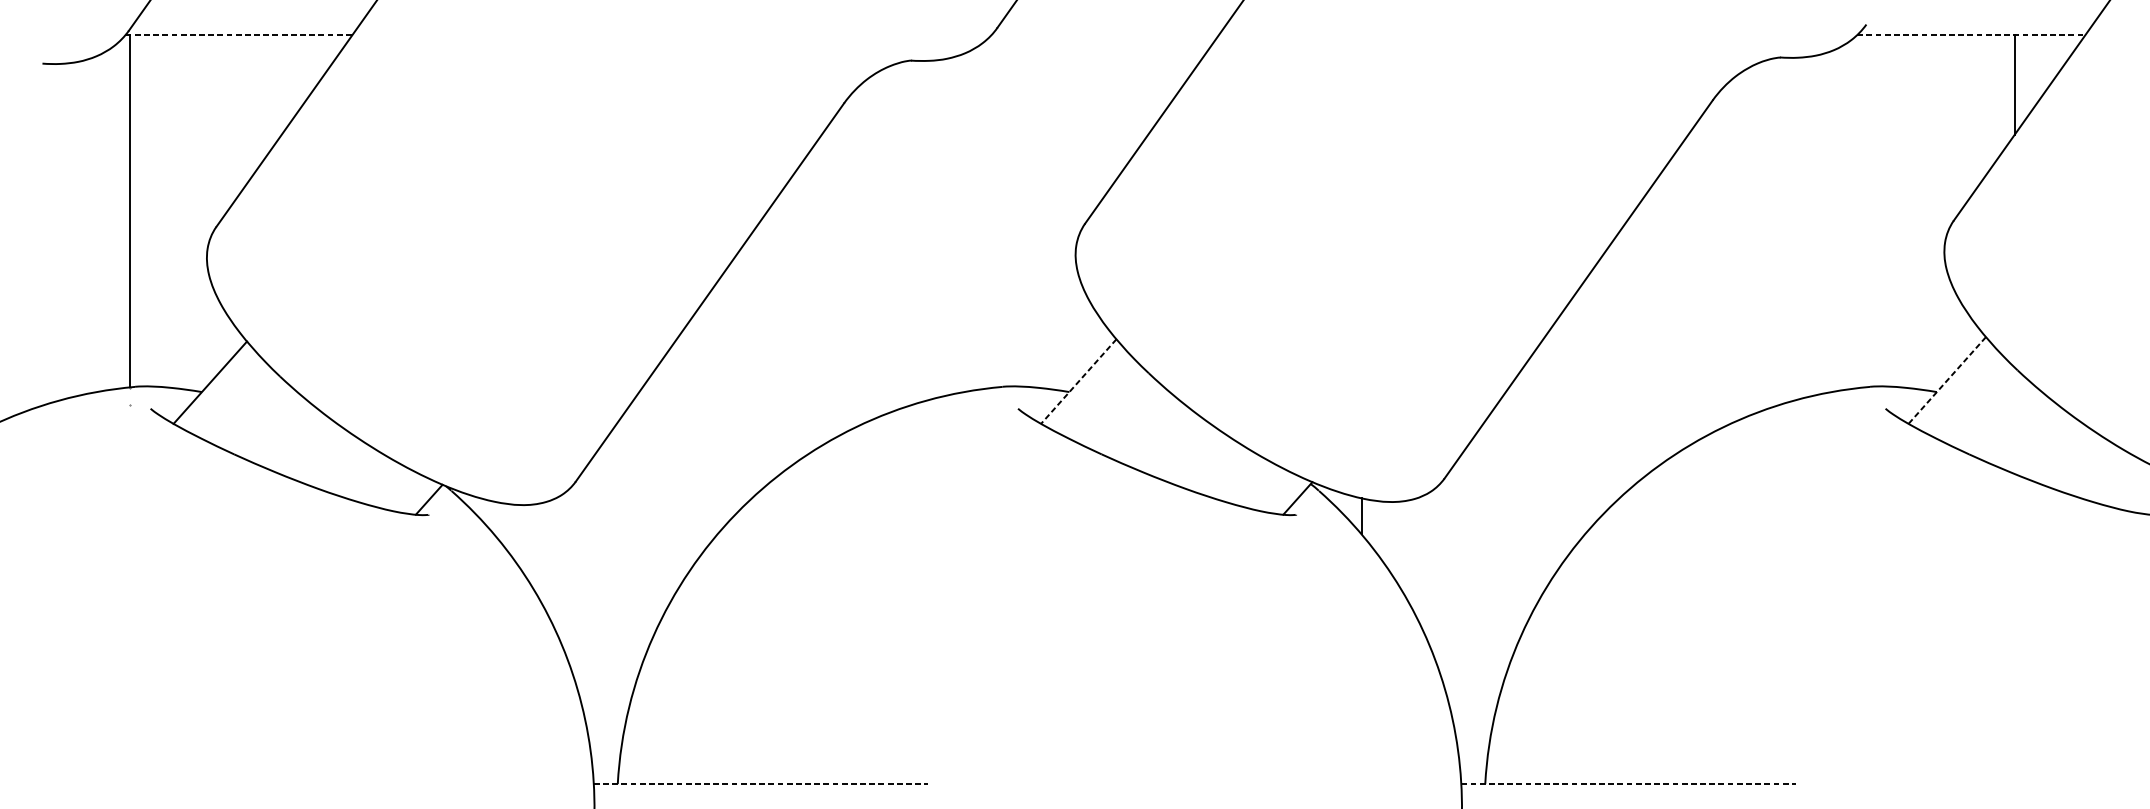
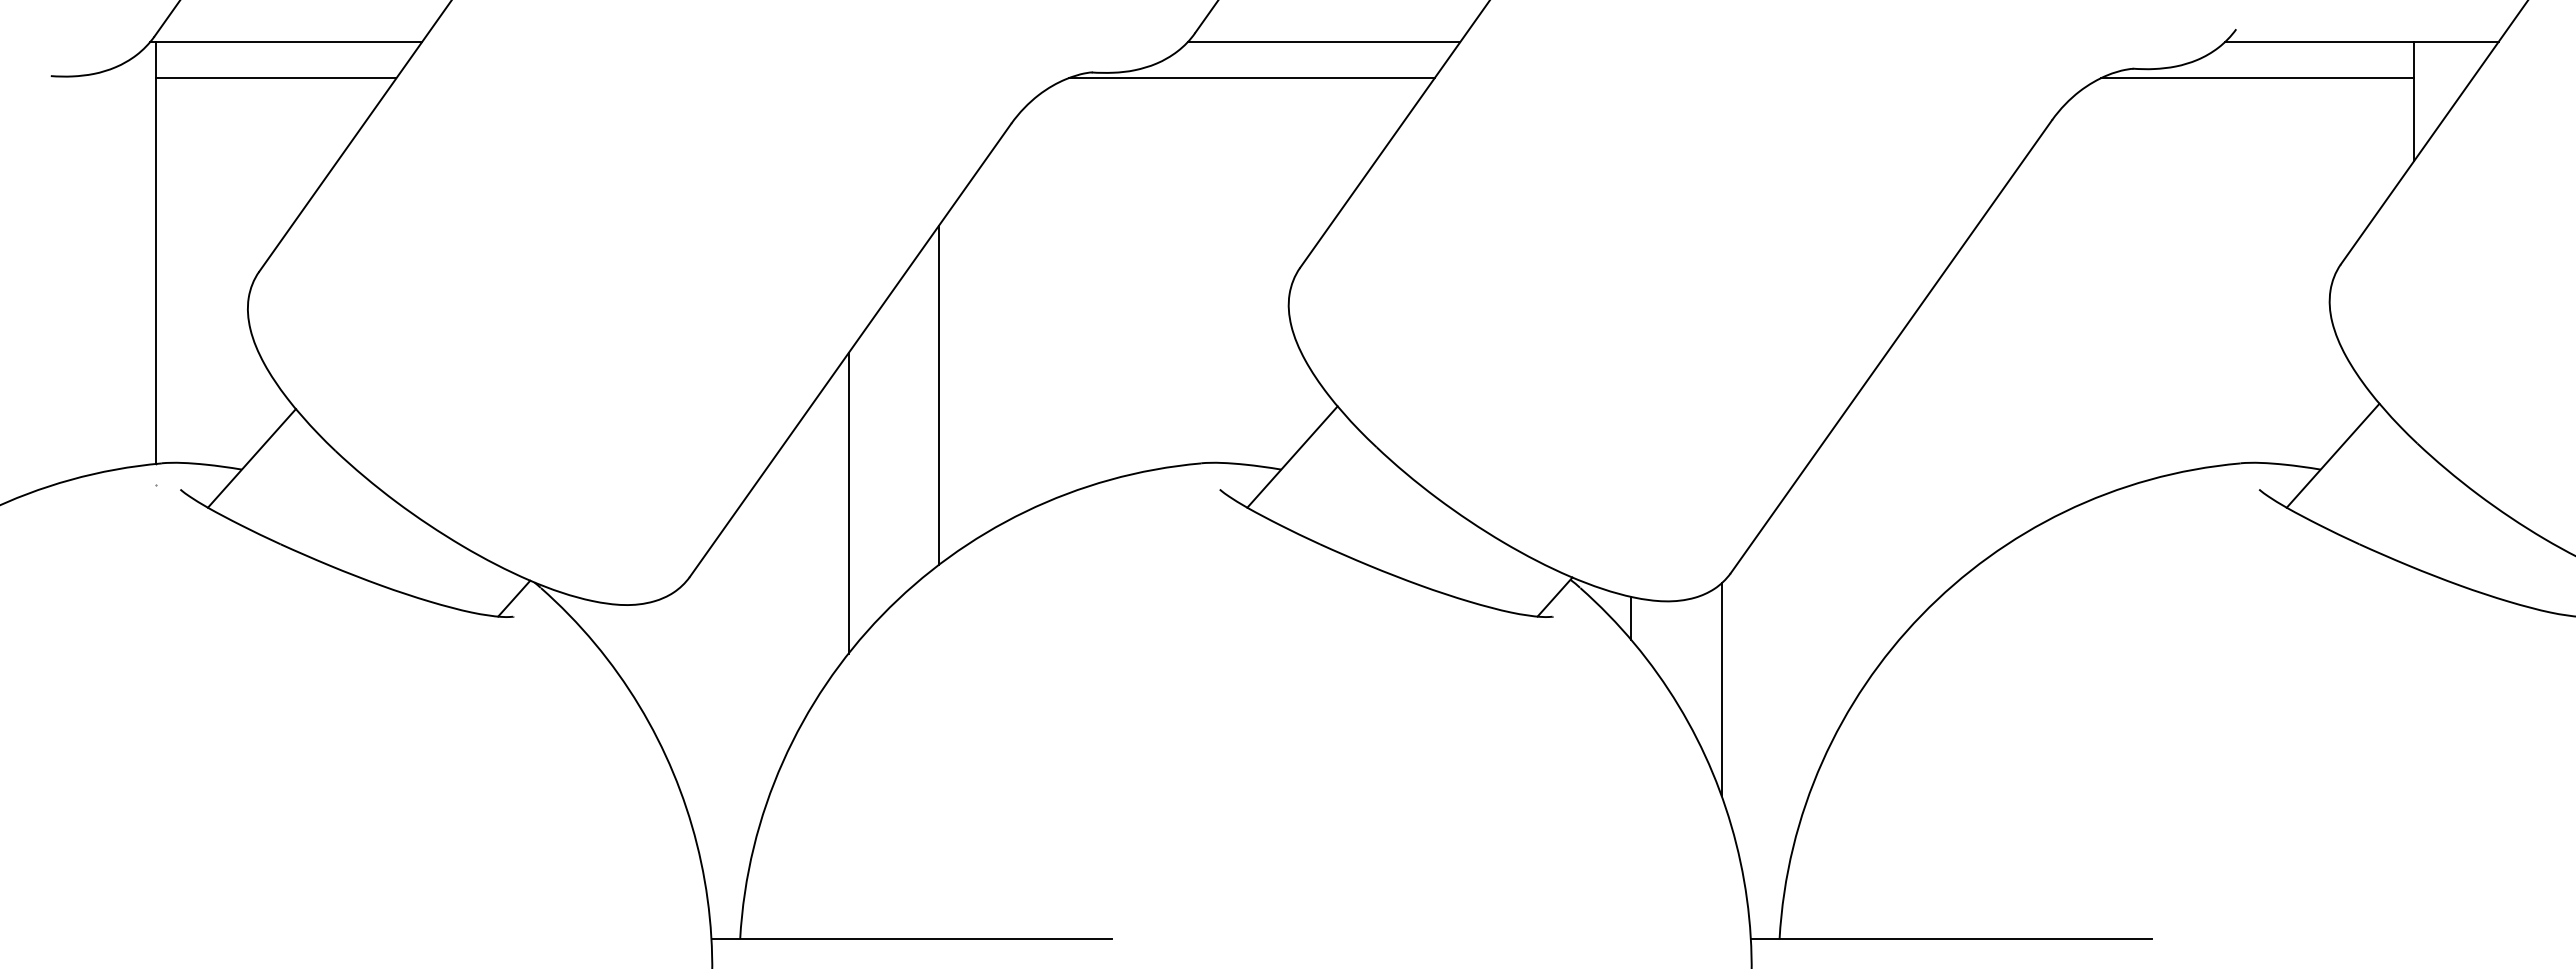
line: (239, 34) -> (286, 41), dashed -> solid
line: (1105, 34) -> (1324, 41), added
line: (1971, 34) -> (2362, 41), dashed -> solid
line: (230, 65) -> (276, 78), added
line: (1044, 65) -> (1251, 78), added
line: (1884, 65) -> (2257, 78), added
line: (783, 329) -> (938, 394), added
line: (1947, 380) -> (2333, 455), dashed -> solid
line: (1078, 381) -> (1292, 457), dashed -> solid
line: (708, 420) -> (848, 503), added
line: (1436, 575) -> (1721, 689), added
line: (761, 784) -> (912, 939), dashed -> solid
line: (1628, 784) -> (1951, 939), dashed -> solid

